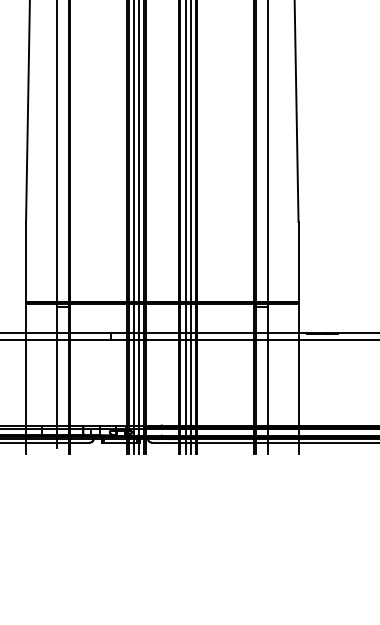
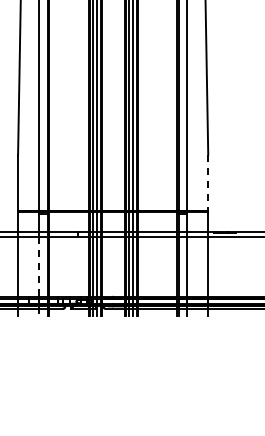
line: (298, 261) -> (208, 182), solid -> dashed
line: (56, 383) -> (39, 267), solid -> dashed

